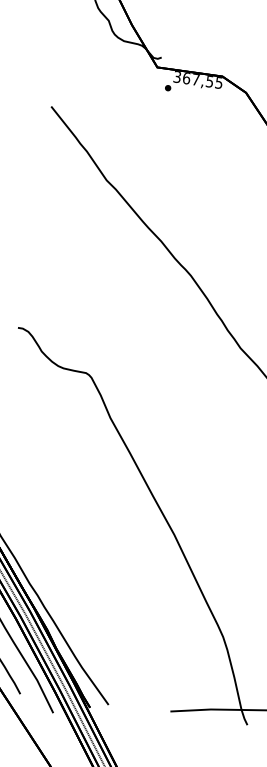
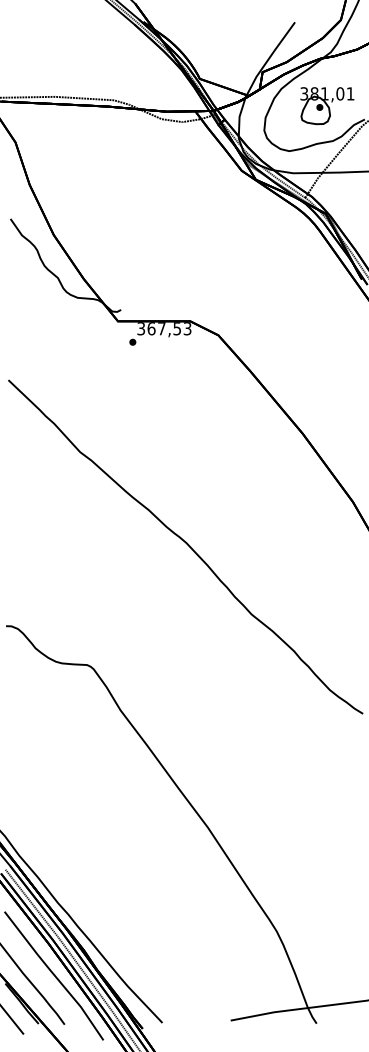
text: (219, 82) -> (187, 328), 367,55 -> 367,53

